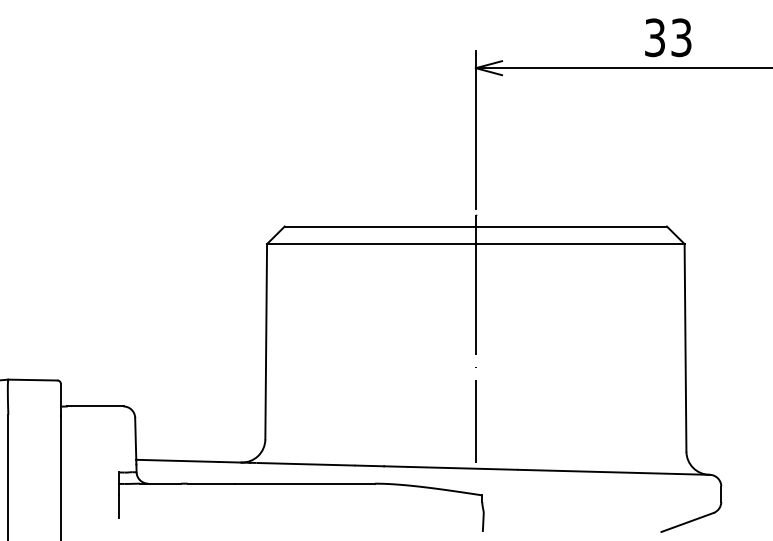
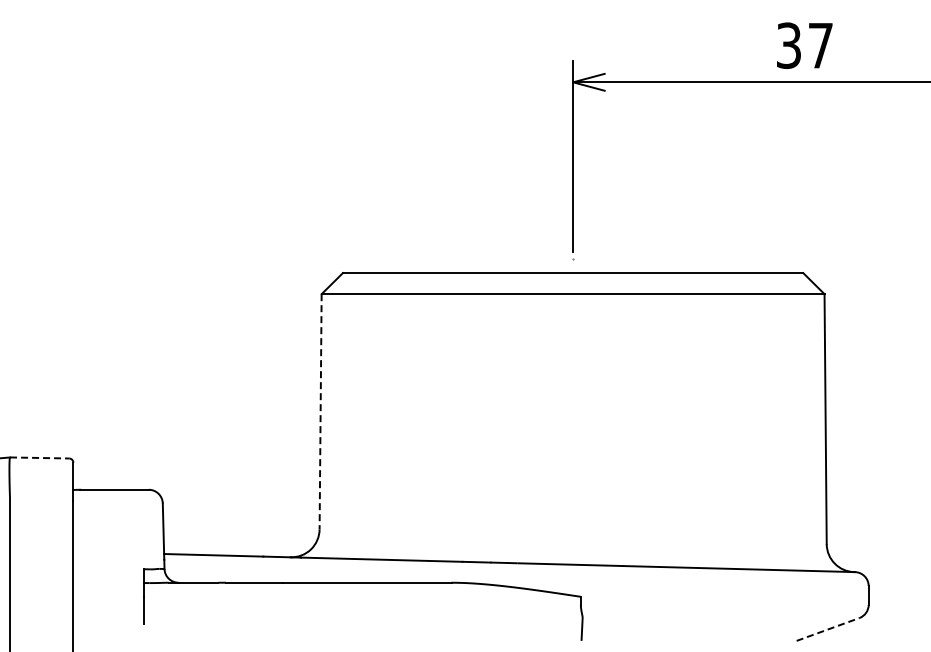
text: (681, 37) -> (820, 45), 33 -> 37
line: (476, 338) -> (573, 408), removed
line: (266, 341) -> (320, 411), solid -> dashed
line: (32, 379) -> (39, 457), solid -> dashed
line: (687, 522) -> (828, 629), solid -> dashed

